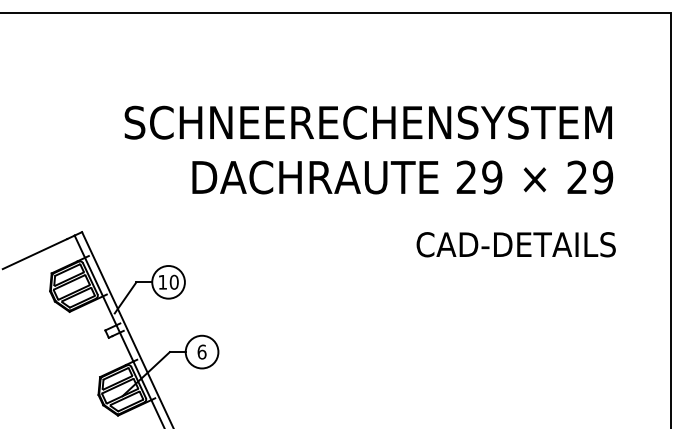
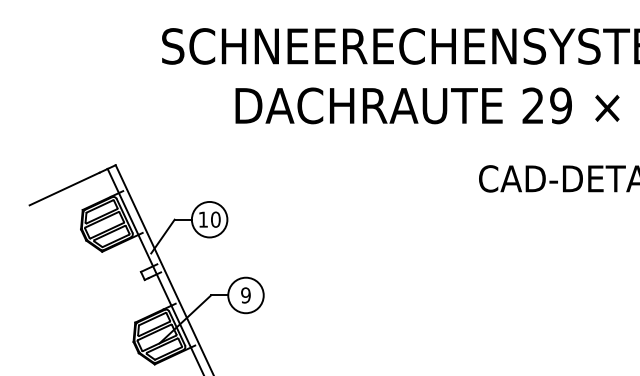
text: (201, 351) -> (245, 294), 6 -> 9

